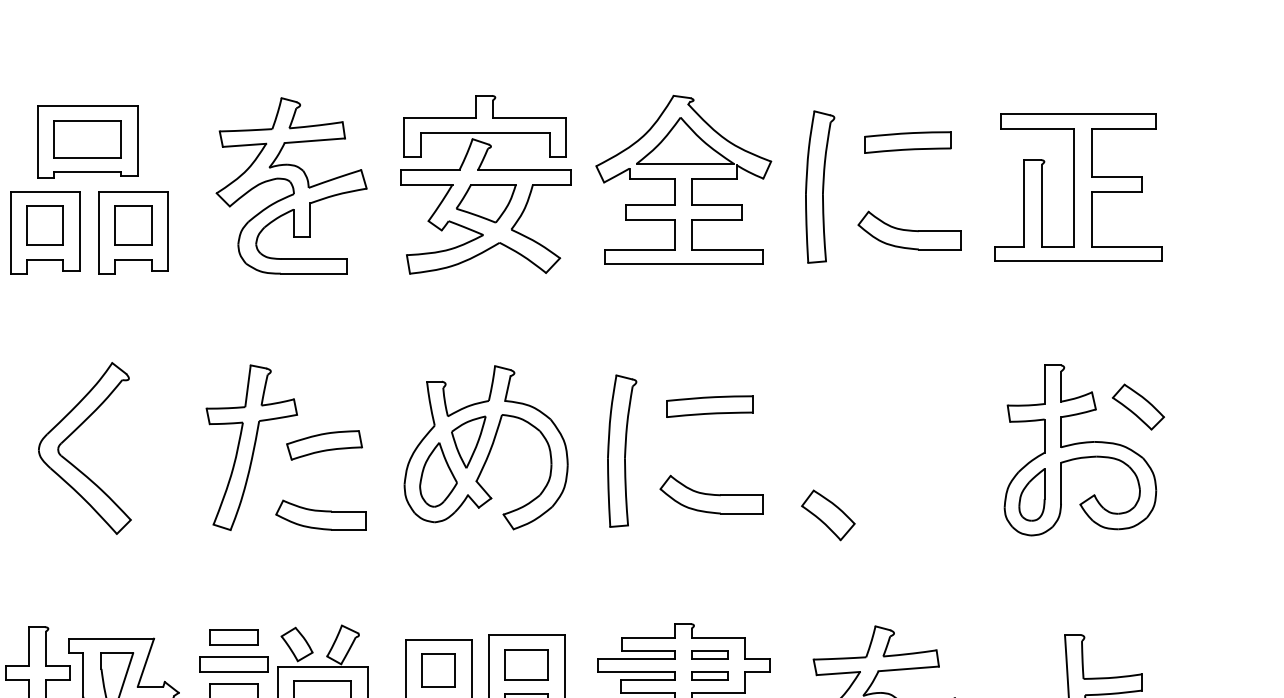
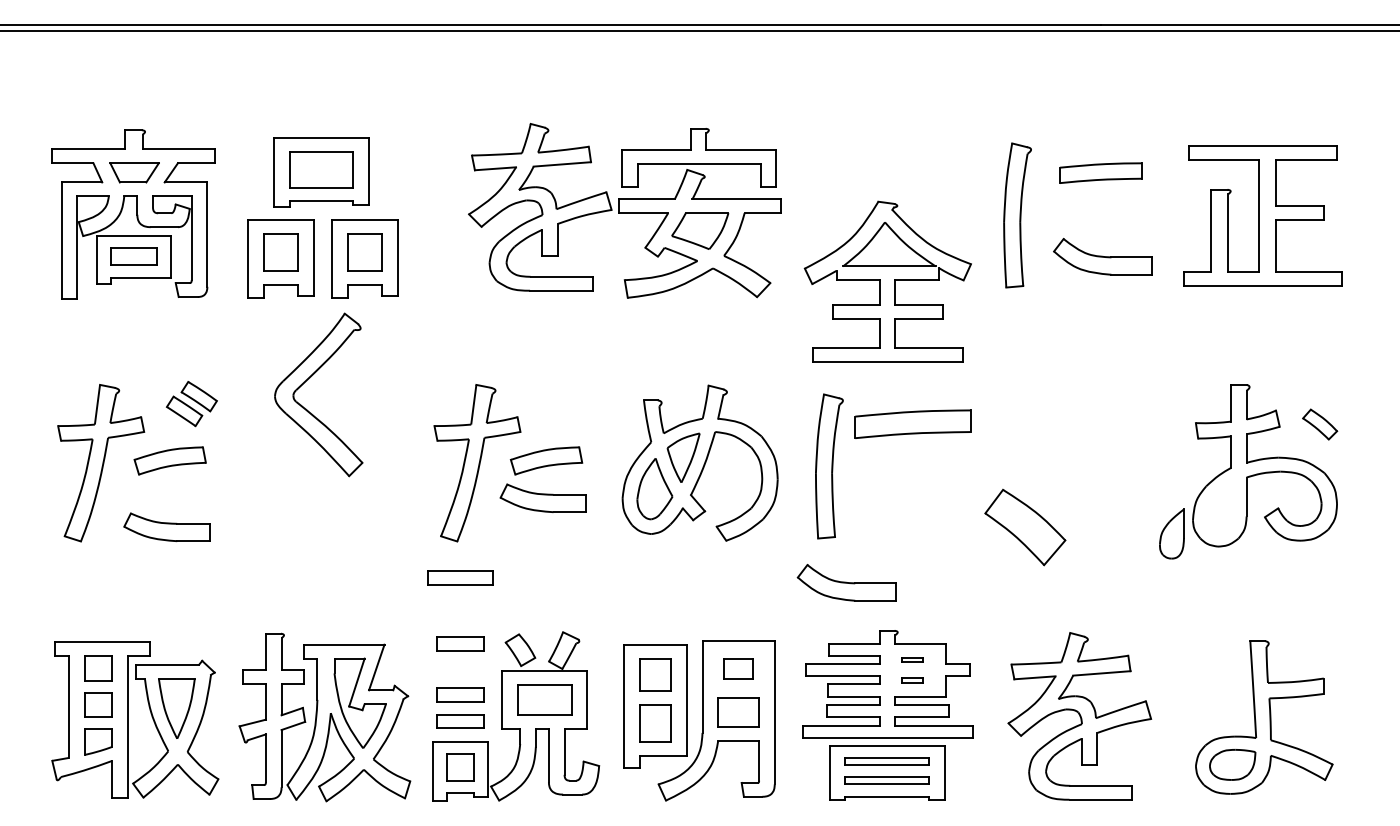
part: (683, 179) -> (887, 281), moved
part: (291, 186) -> (540, 207), moved
part: (709, 405) -> (912, 423), size x1.4
part: (1137, 407) -> (1319, 424), size x0.7
part: (71, 434) -> (306, 381), moved
part: (711, 494) -> (846, 582), moved
part: (1031, 494) -> (1171, 533), moved
part: (320, 514) -> (542, 497), moved
part: (828, 515) -> (1025, 527), size x1.6
part: (709, 654) -> (912, 659), size x0.6
part: (234, 663) -> (460, 577), moved
part: (526, 664) -> (738, 669), size x0.7
part: (709, 675) -> (912, 679), size x0.6

